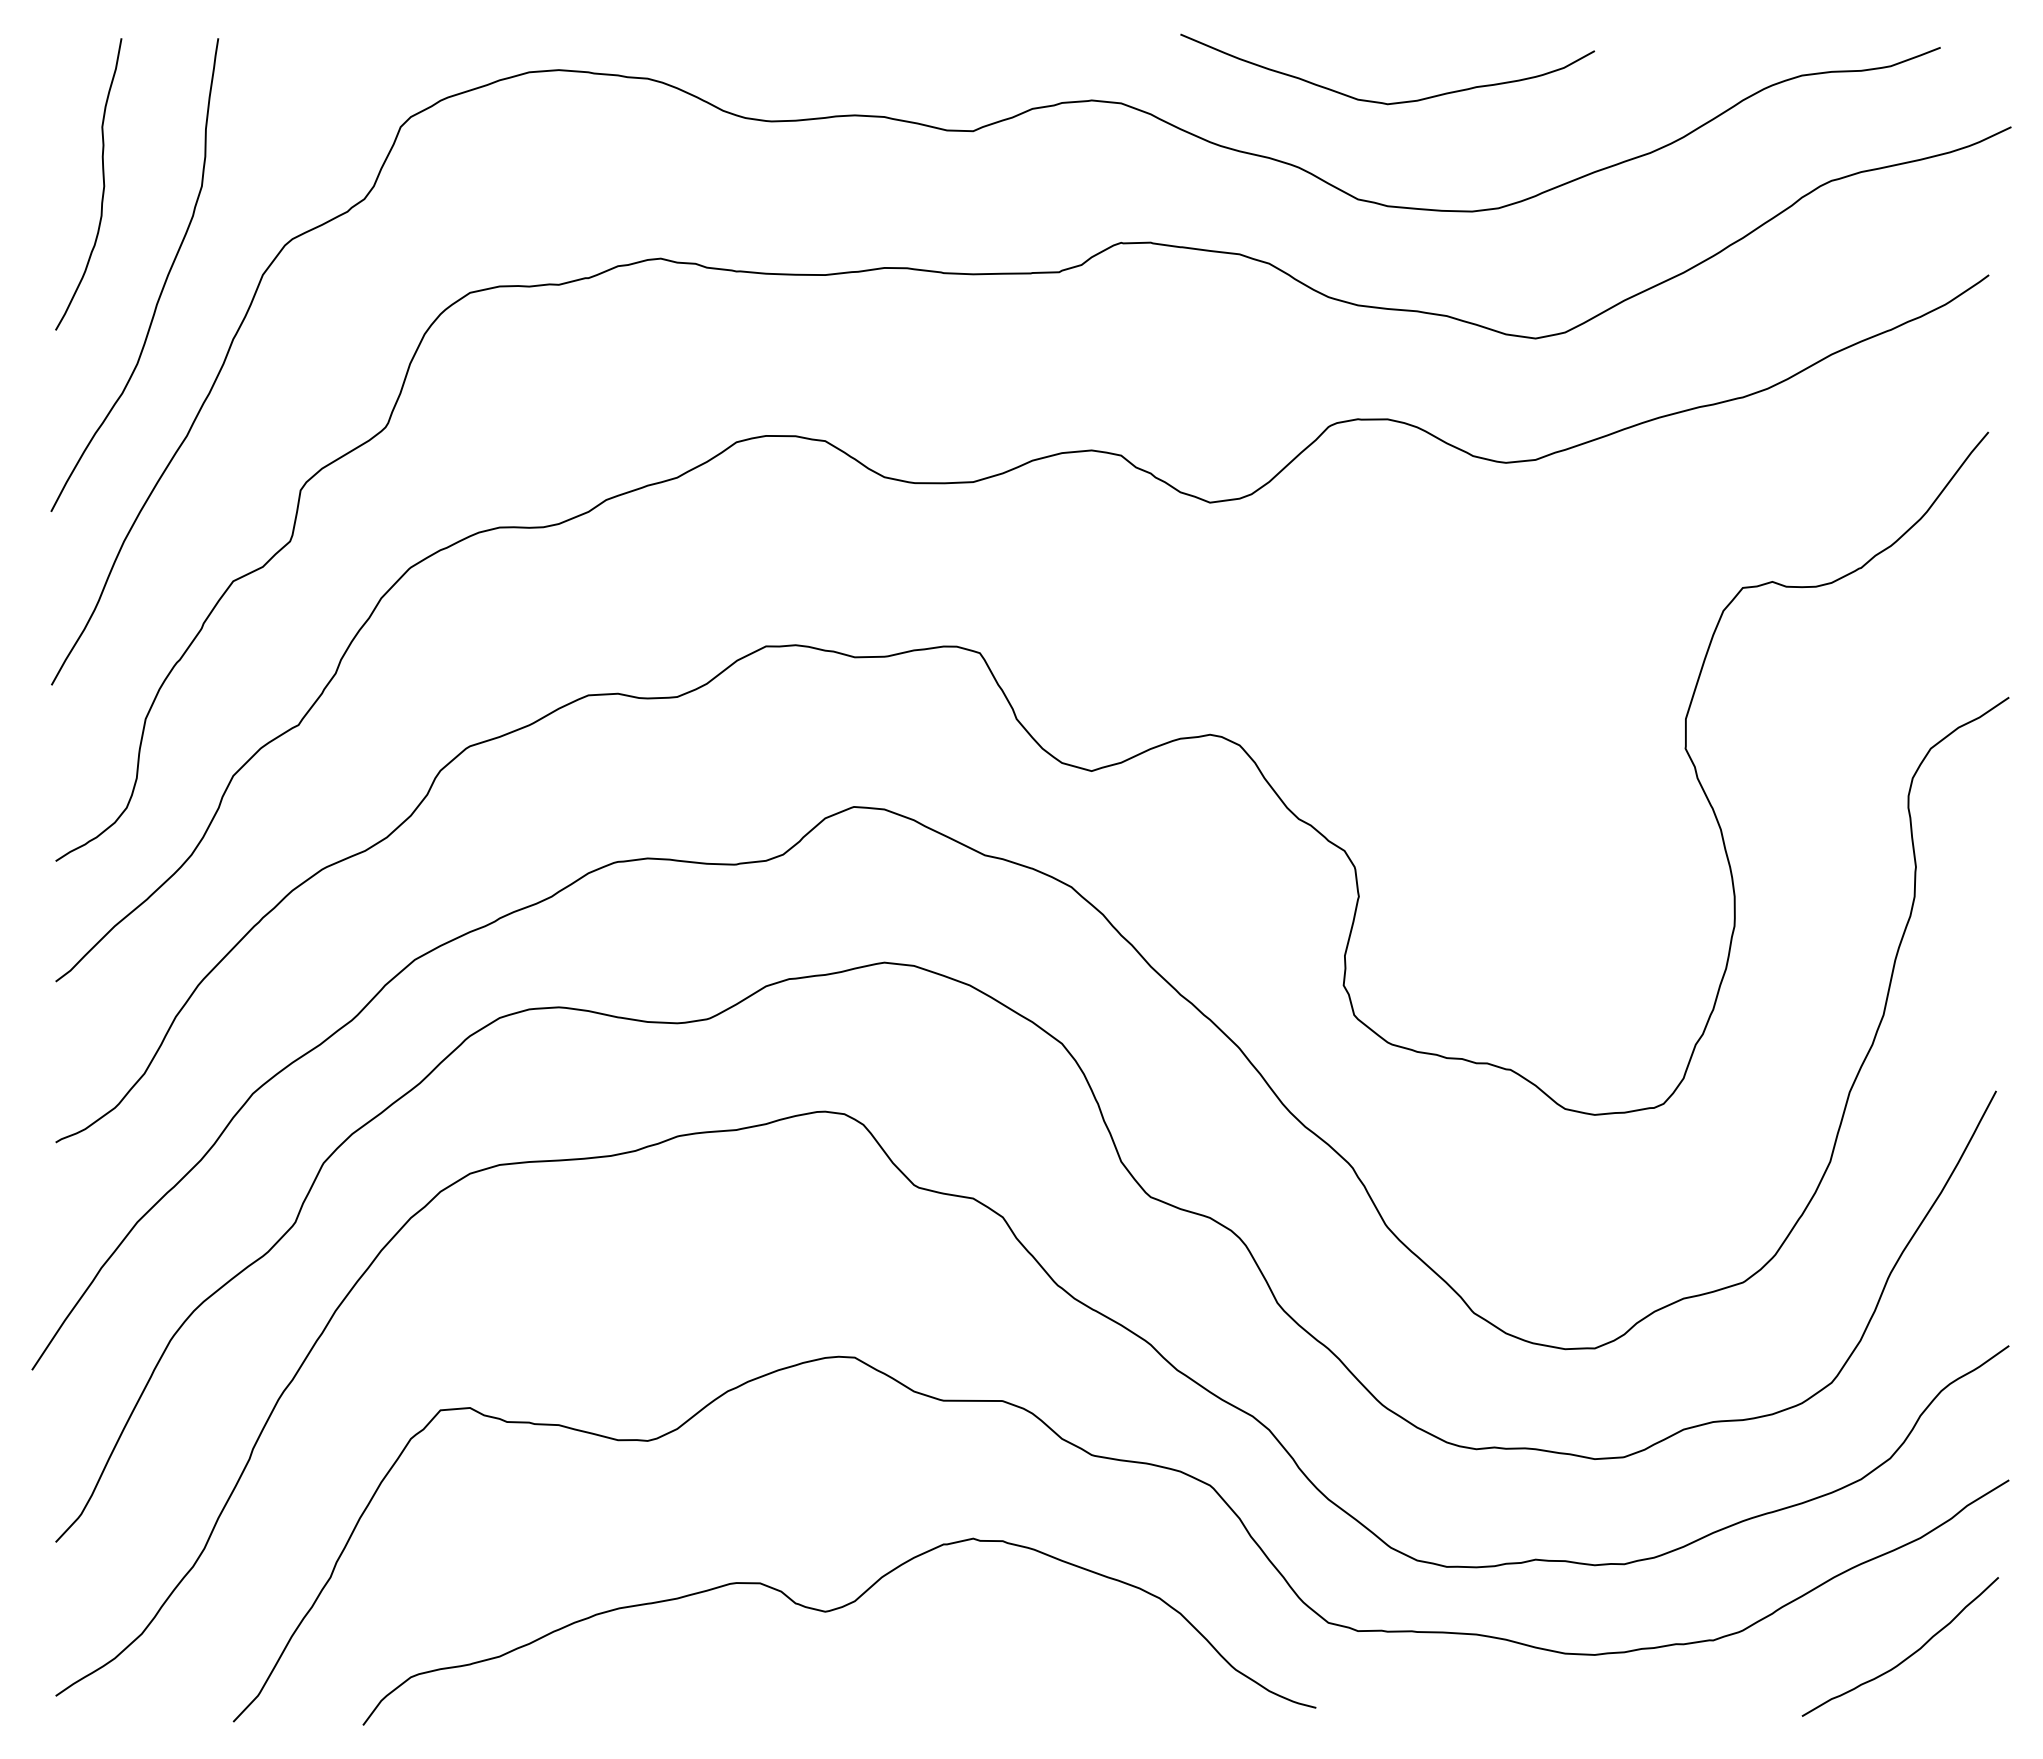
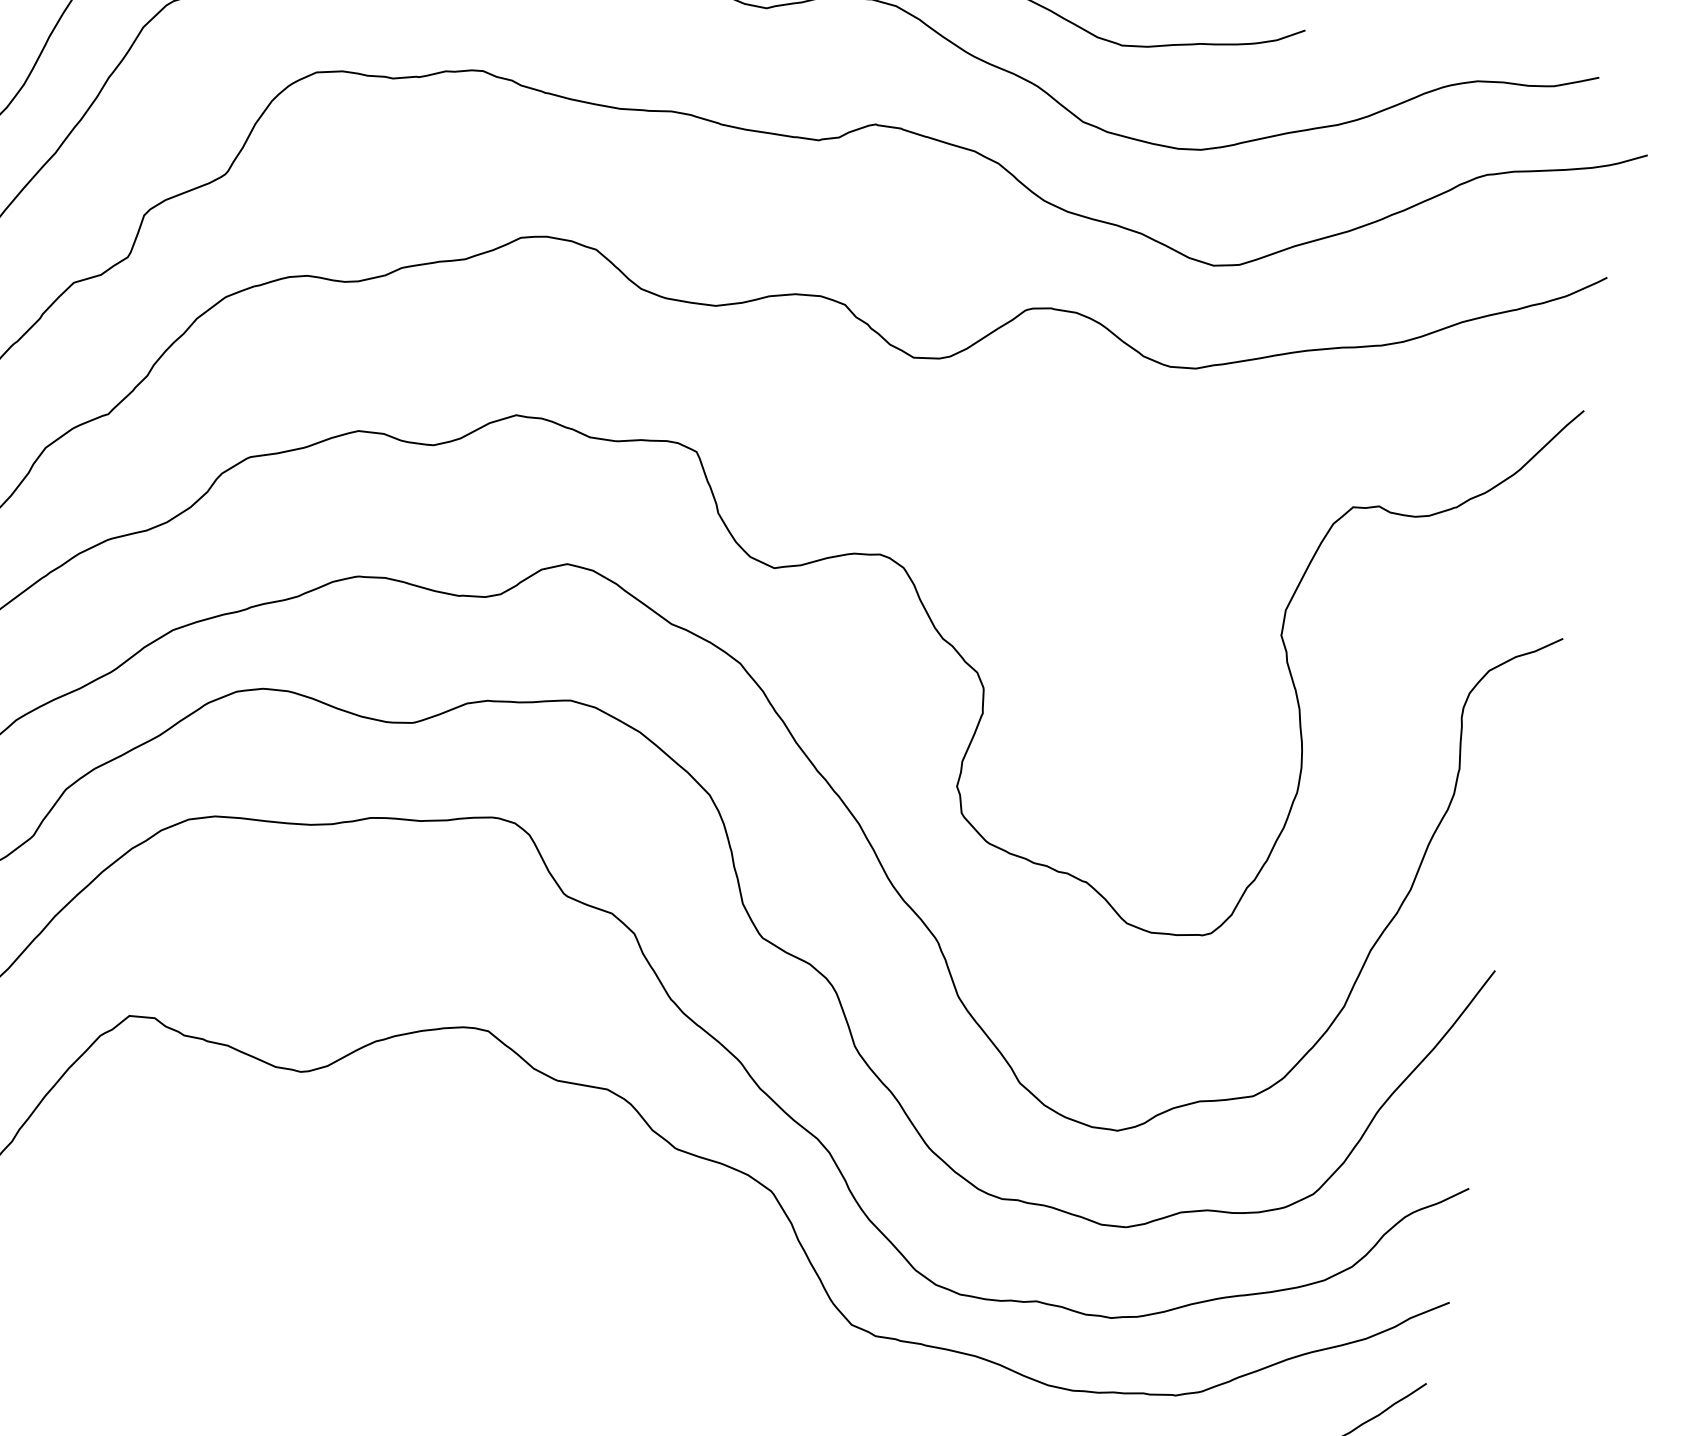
curve: (831, 1611) -> (431, 1243), removed

